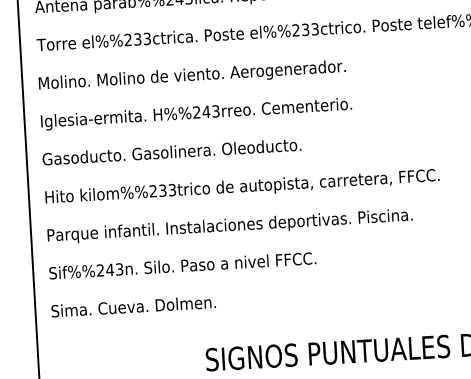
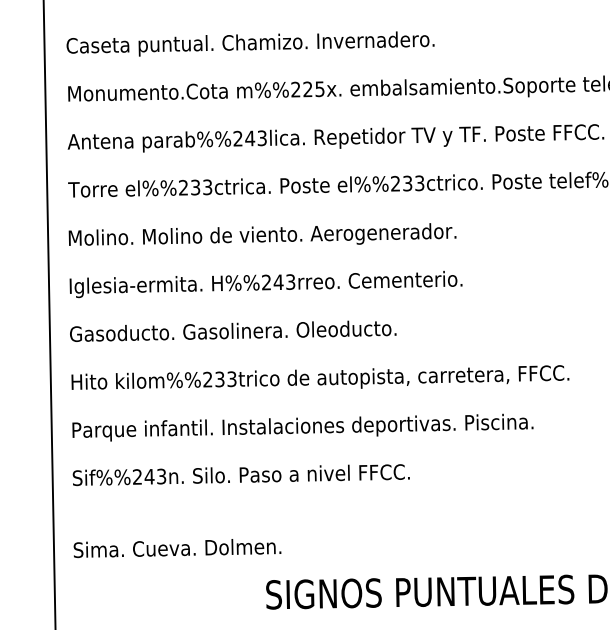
text: (133, 306) -> (177, 548), moved

